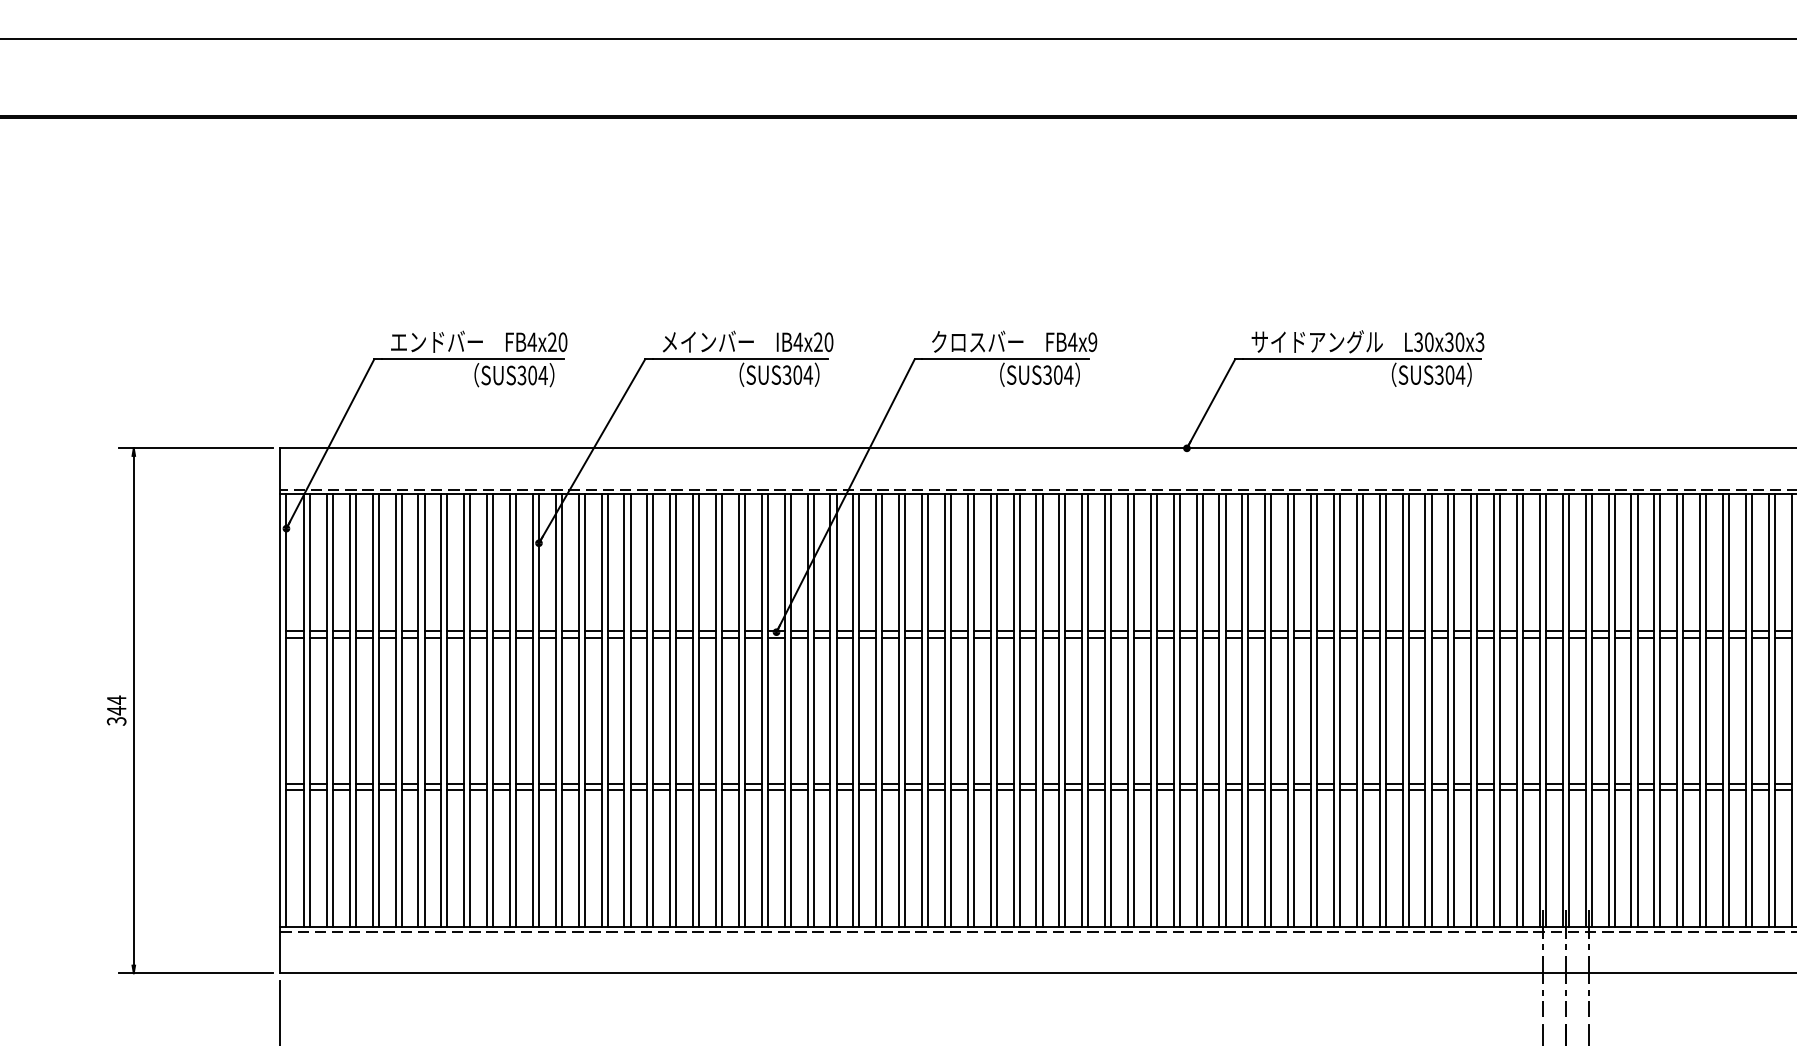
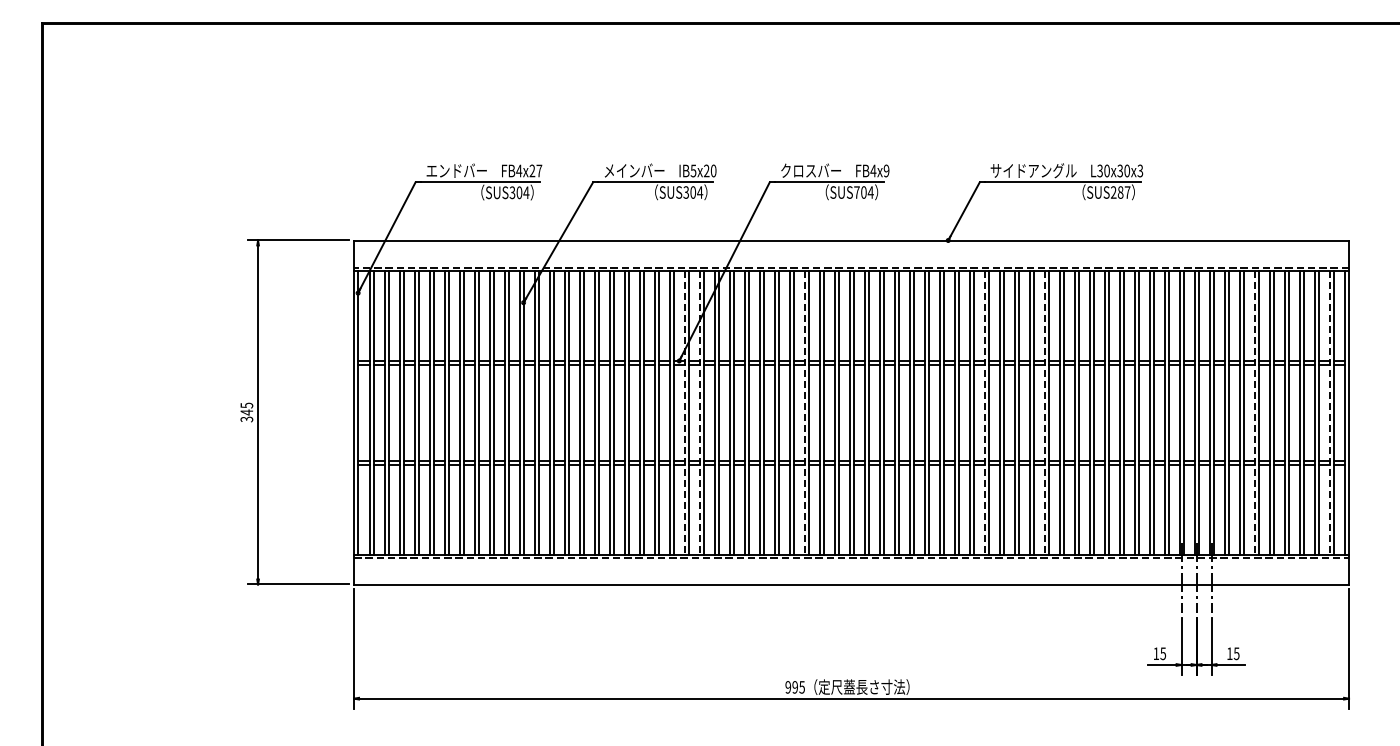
text: (563, 341) -> (539, 170), FB4x20 -> FB4x27
text: (798, 341) -> (693, 170), IB4x20 -> IB5x20
text: (1046, 375) -> (856, 192), SUS304 -> SUS704
text: (1449, 375) -> (1120, 192), SUS304 -> SUS287
text: (116, 700) -> (246, 405), 344 -> 345
line: (784, 710) -> (684, 412), solid -> dashed
line: (807, 710) -> (699, 412), solid -> dashed
line: (967, 710) -> (804, 412), solid -> dashed
line: (1242, 710) -> (984, 412), solid -> dashed
line: (1333, 710) -> (1044, 412), solid -> dashed
line: (1654, 710) -> (1254, 412), solid -> dashed
line: (1768, 710) -> (1329, 412), solid -> dashed

